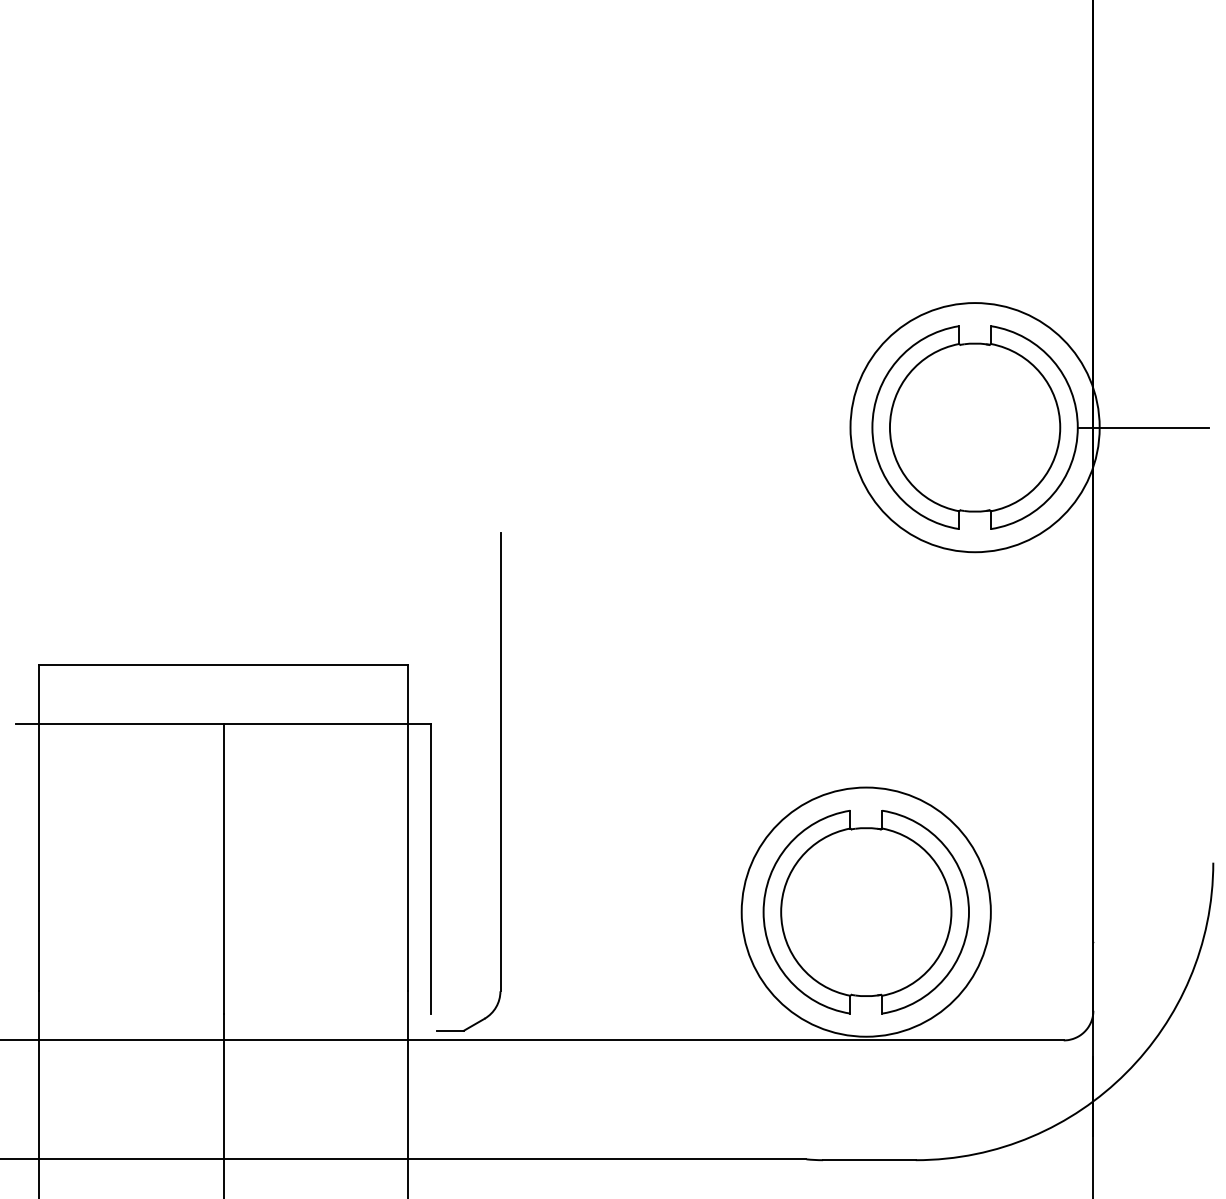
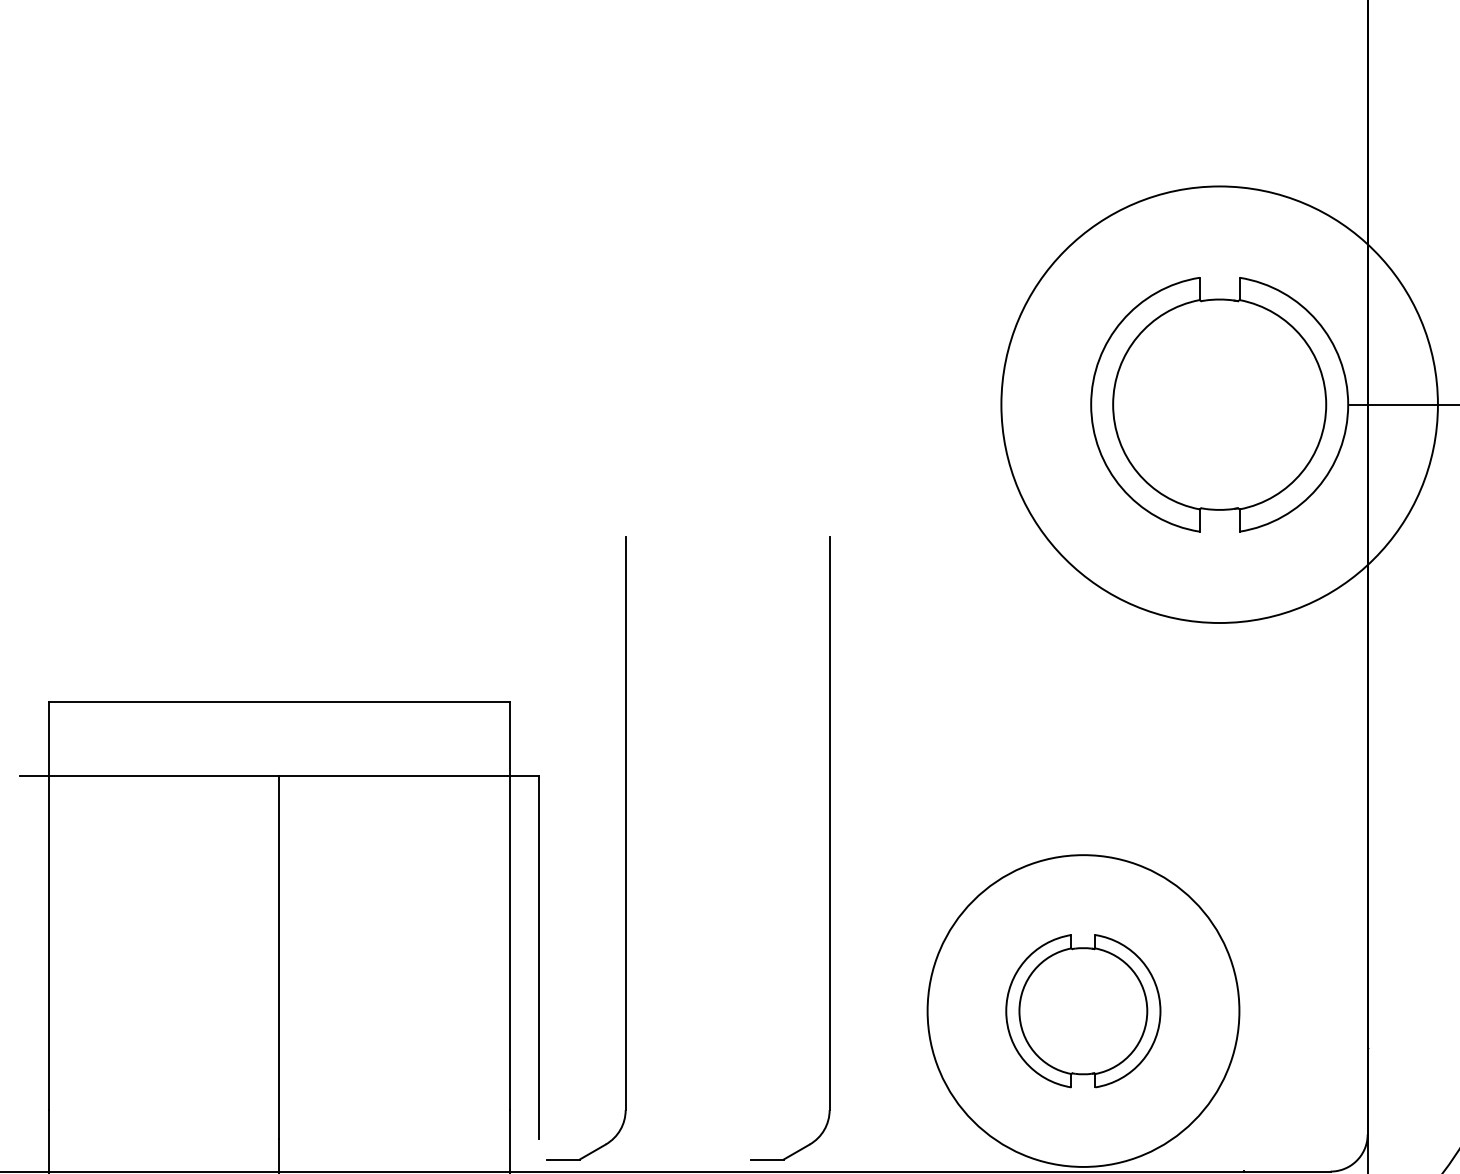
circle: (974, 427) -> (1218, 404), size x1.4
part: (663, 781) -> (829, 847), added
part: (865, 912) -> (1082, 1011), size x0.6

